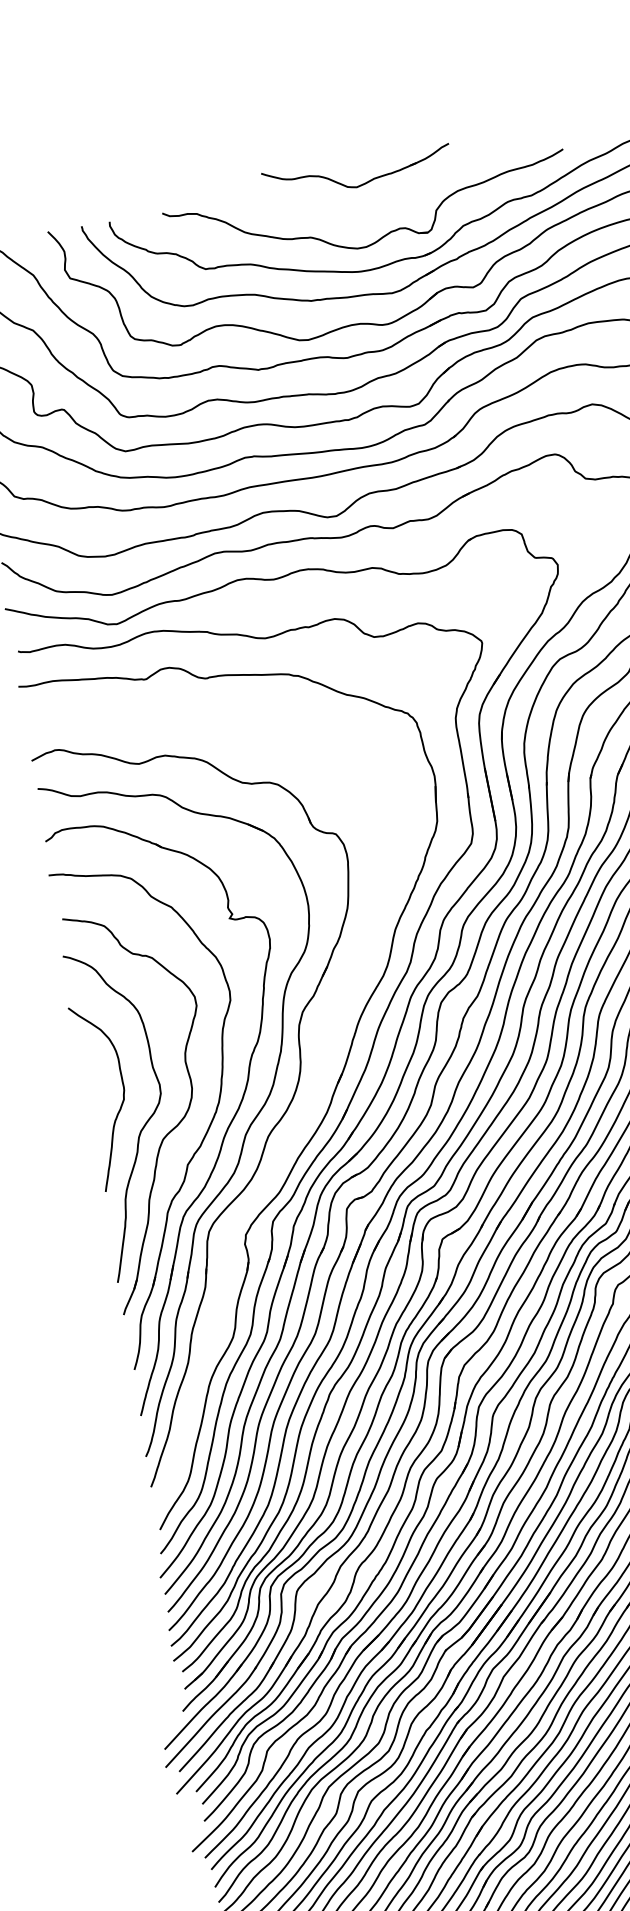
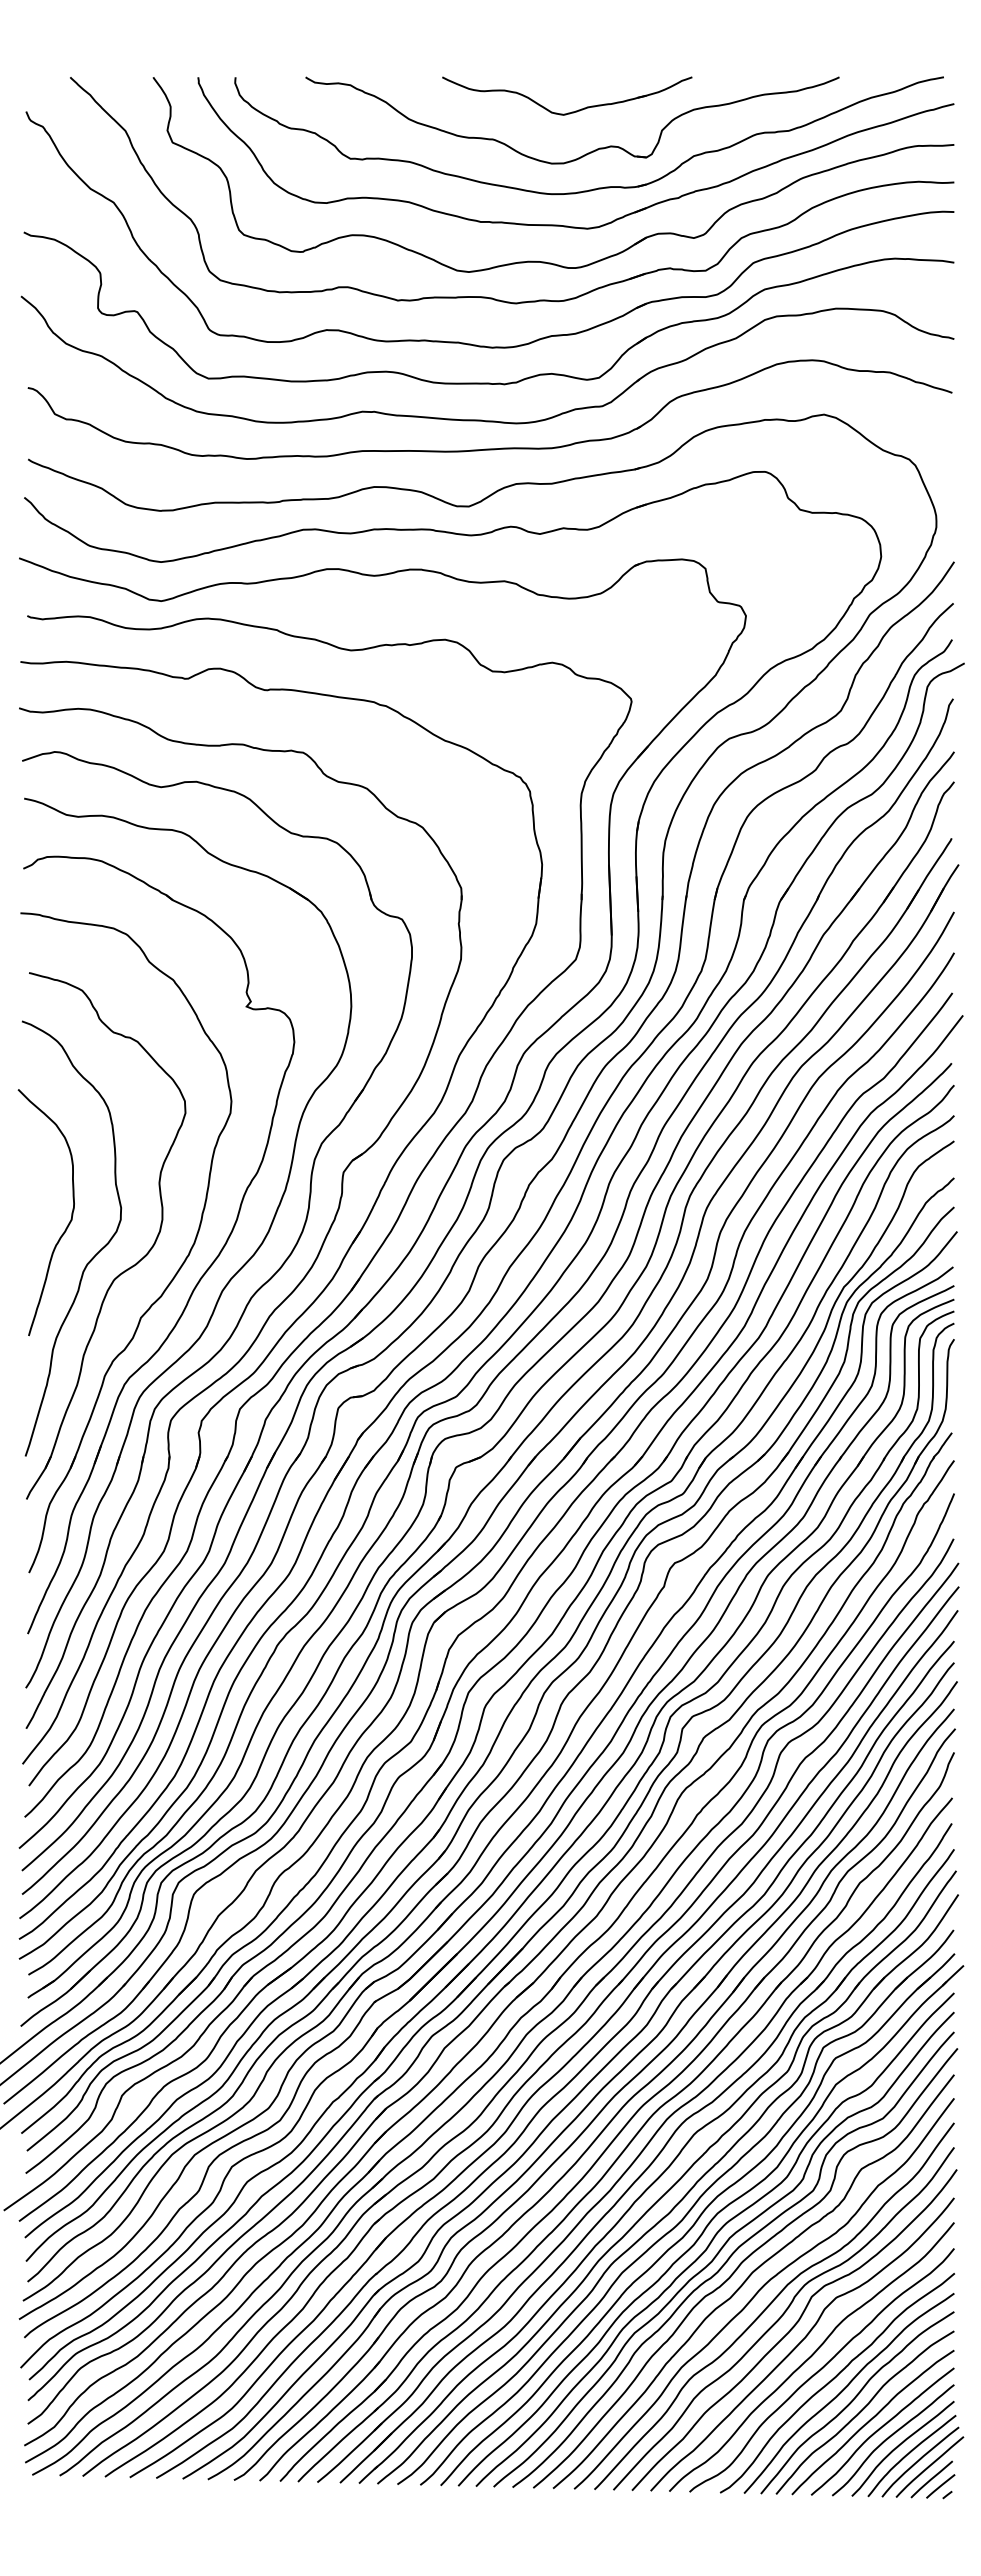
part: (363, 183) -> (572, 111), moved
part: (300, 1121) -> (296, 1285), added

